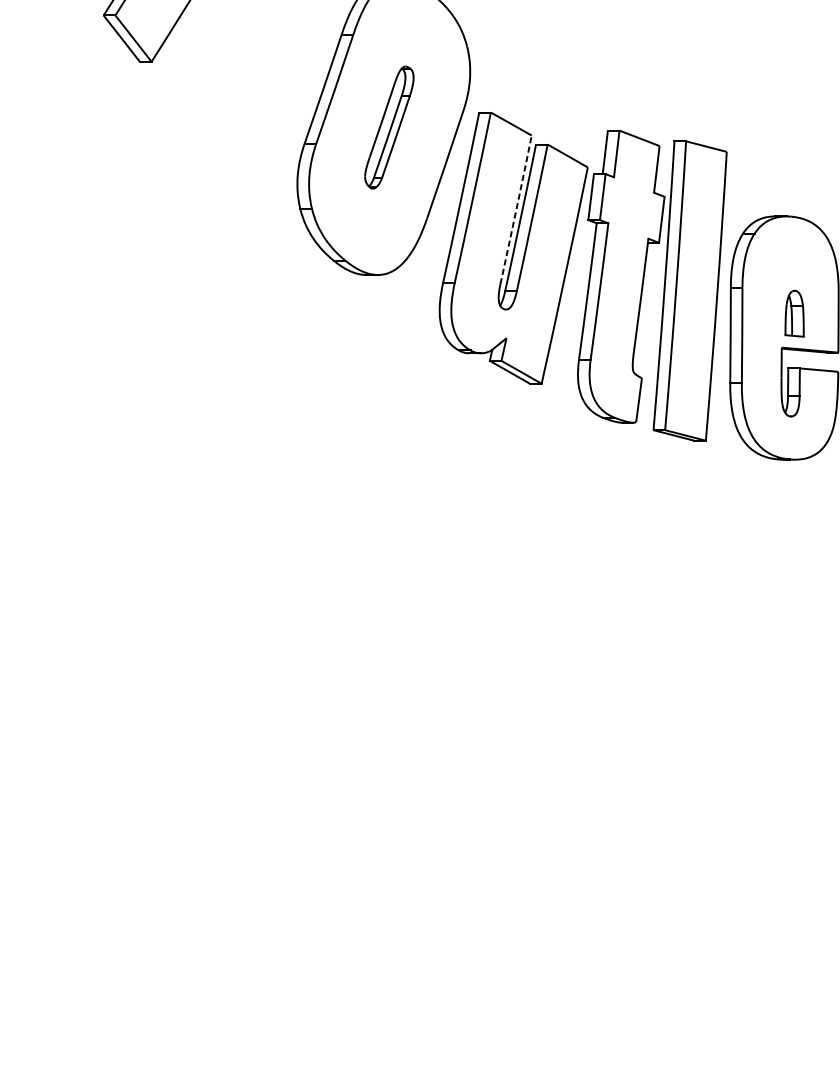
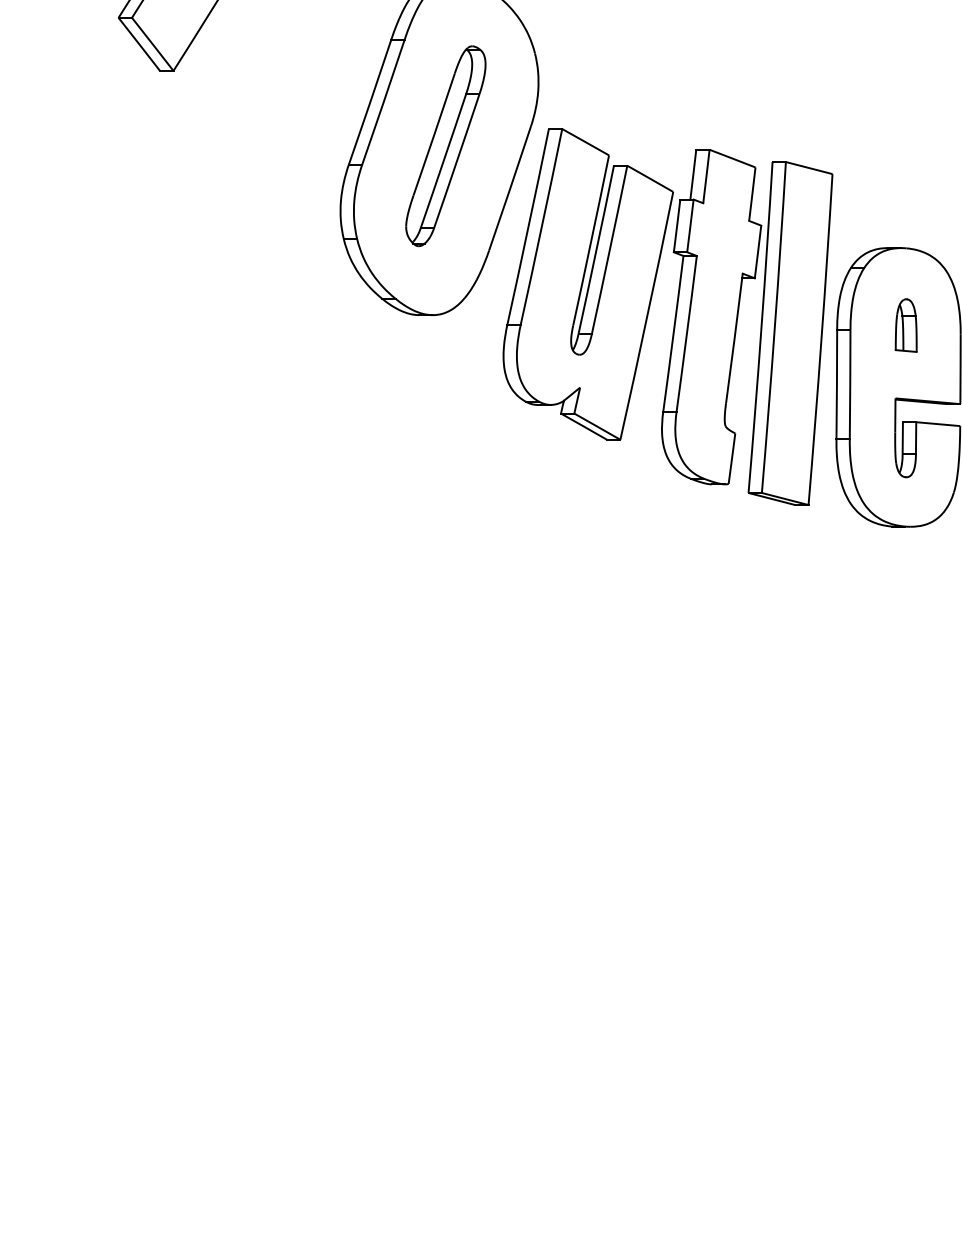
part: (389, 127) -> (445, 146), size x1.43
arc: (516, 209) -> (591, 240), dashed -> solid
part: (793, 313) -> (905, 325), moved

